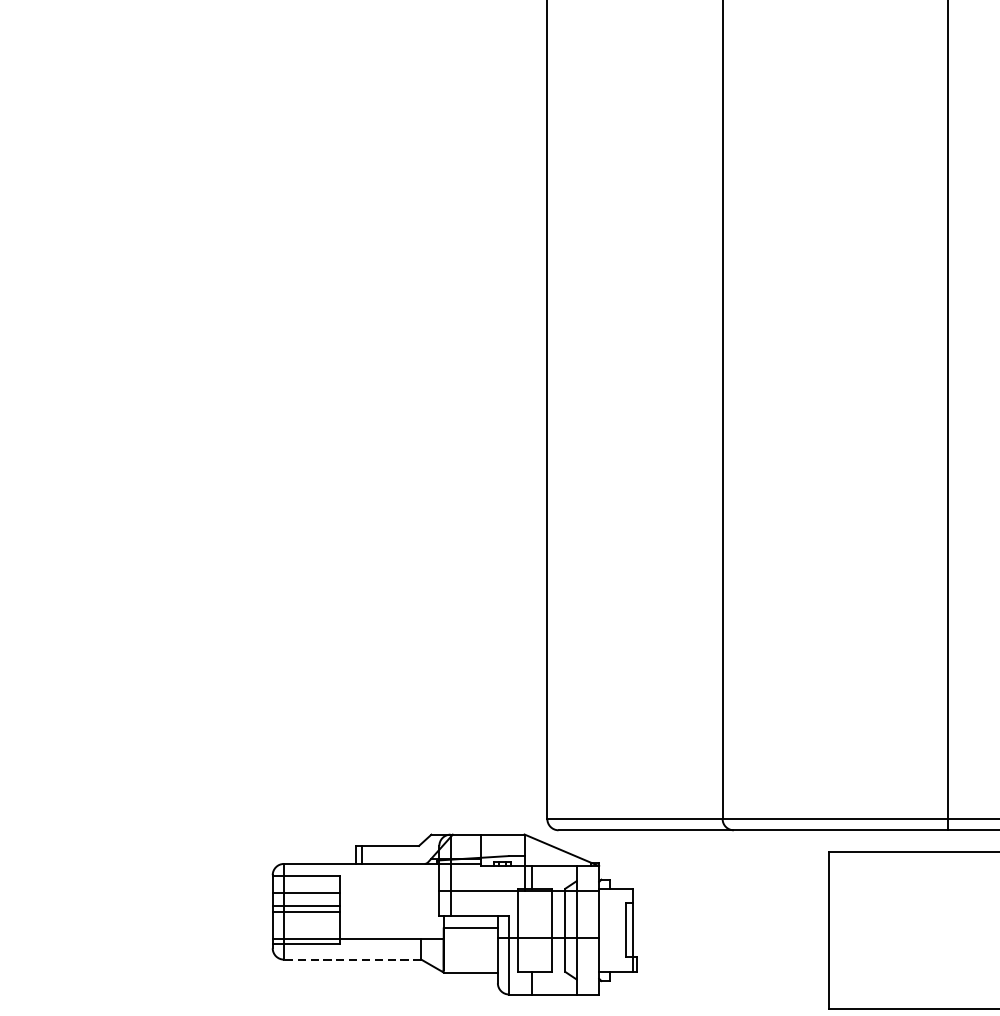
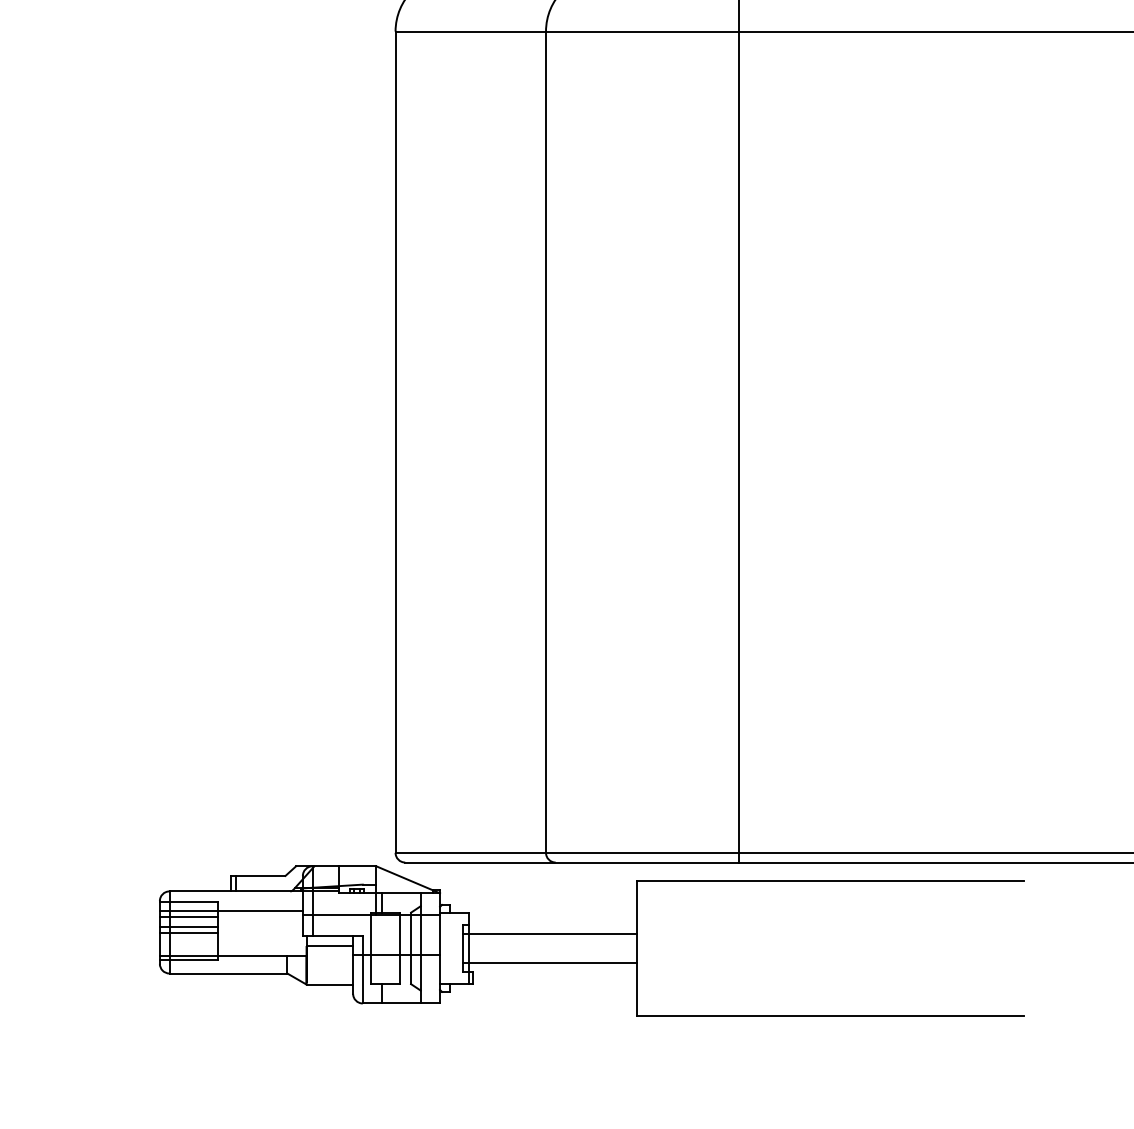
line: (355, 886) -> (230, 910), added
line: (727, 912) -> (550, 933), added
line: (727, 946) -> (550, 962), added
line: (352, 959) -> (228, 973), dashed -> solid

